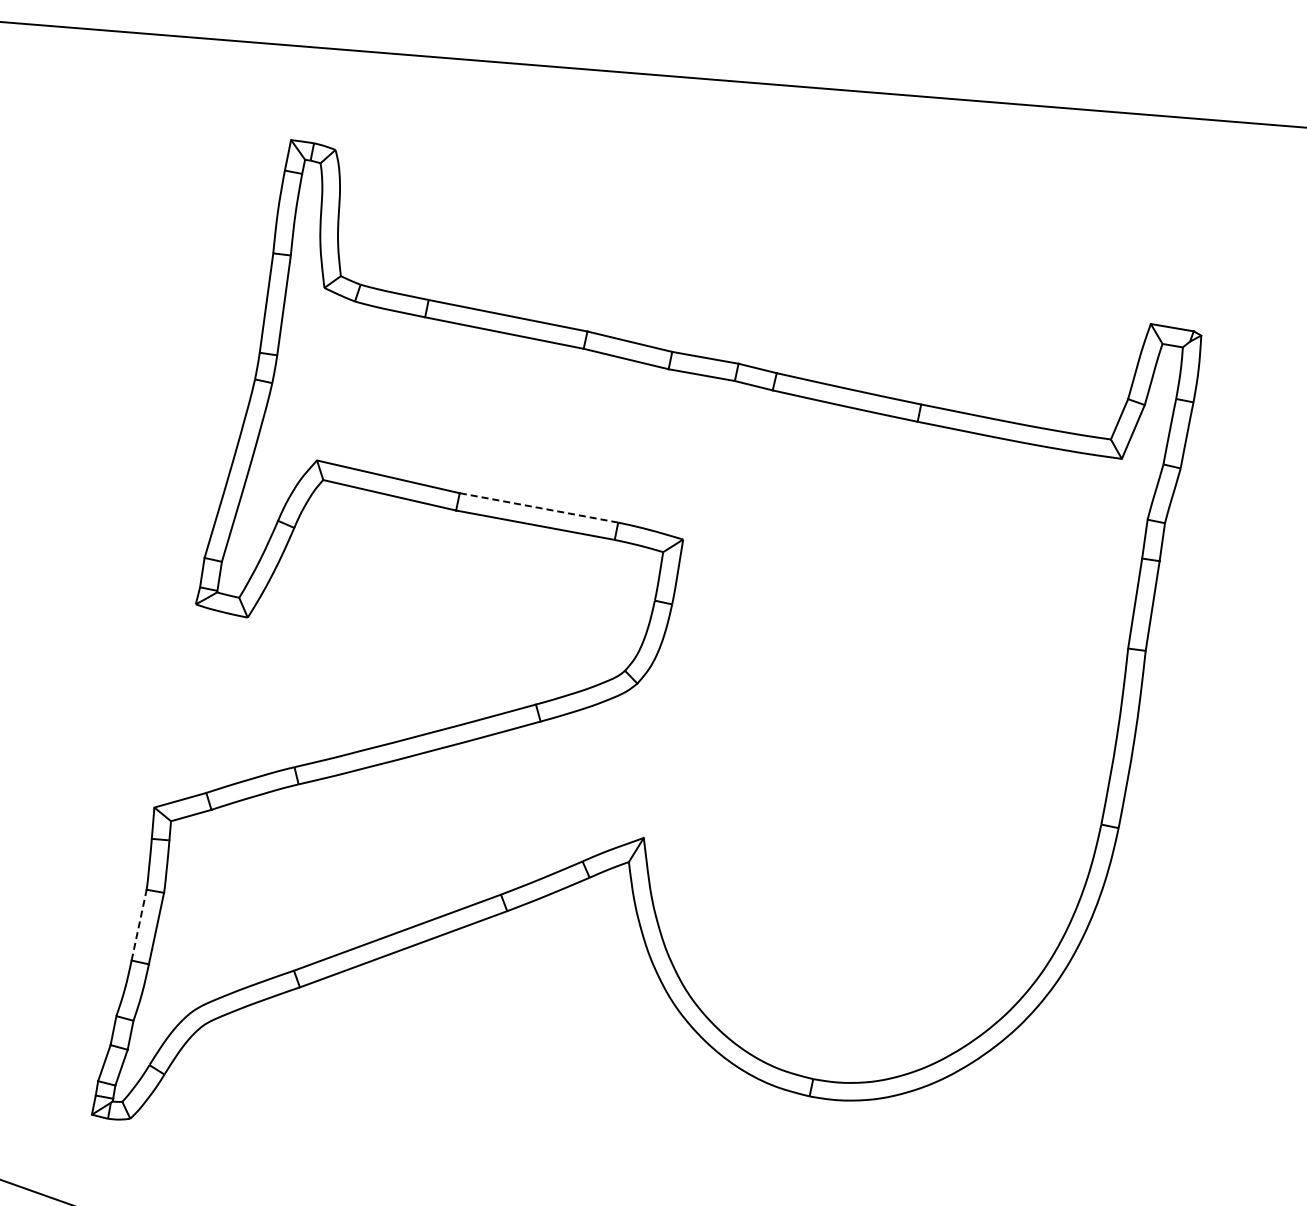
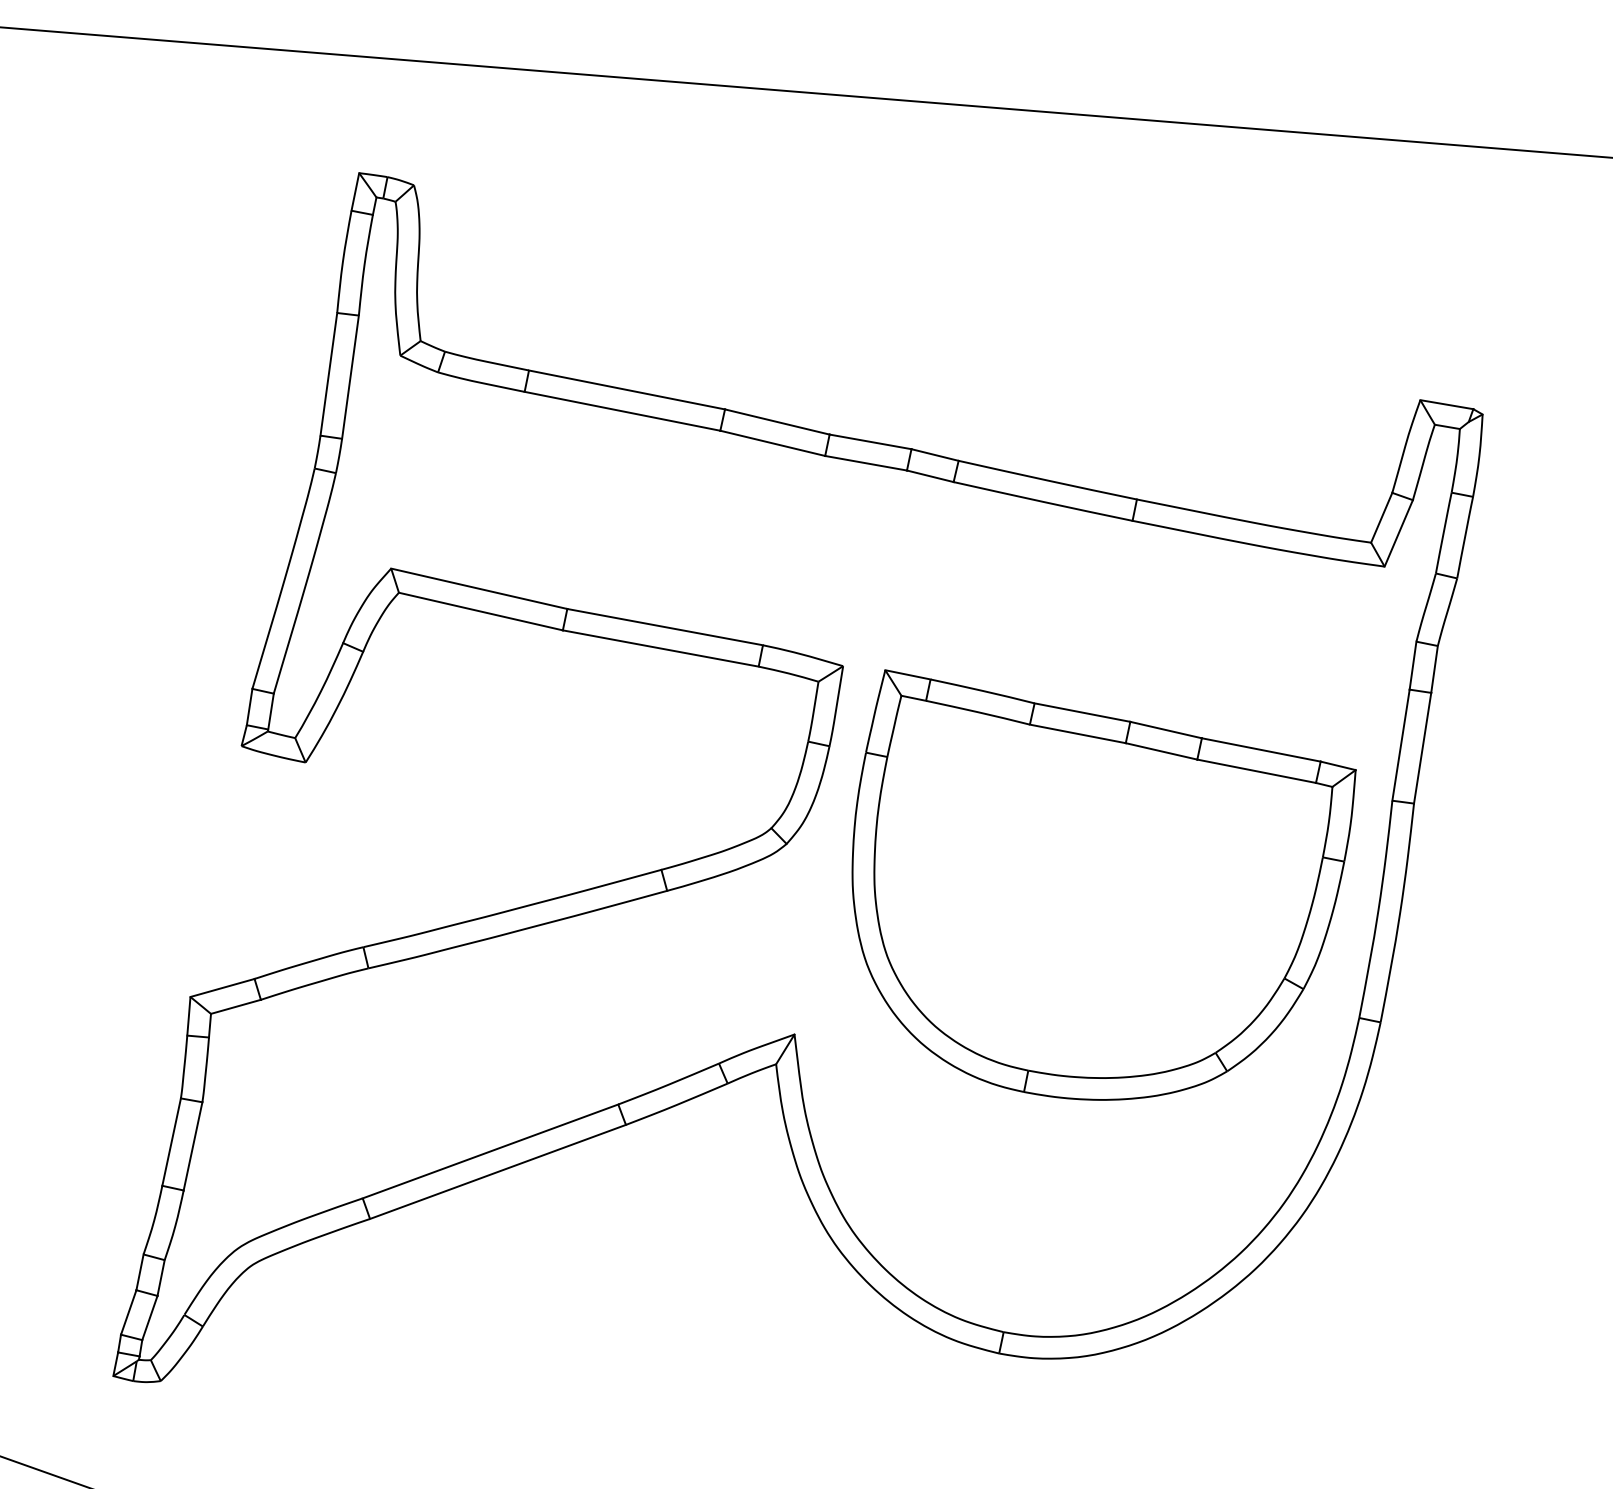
line: (538, 507) -> (664, 626), dashed -> solid
part: (894, 716) -> (1103, 884), added
line: (139, 924) -> (172, 1141), dashed -> solid

